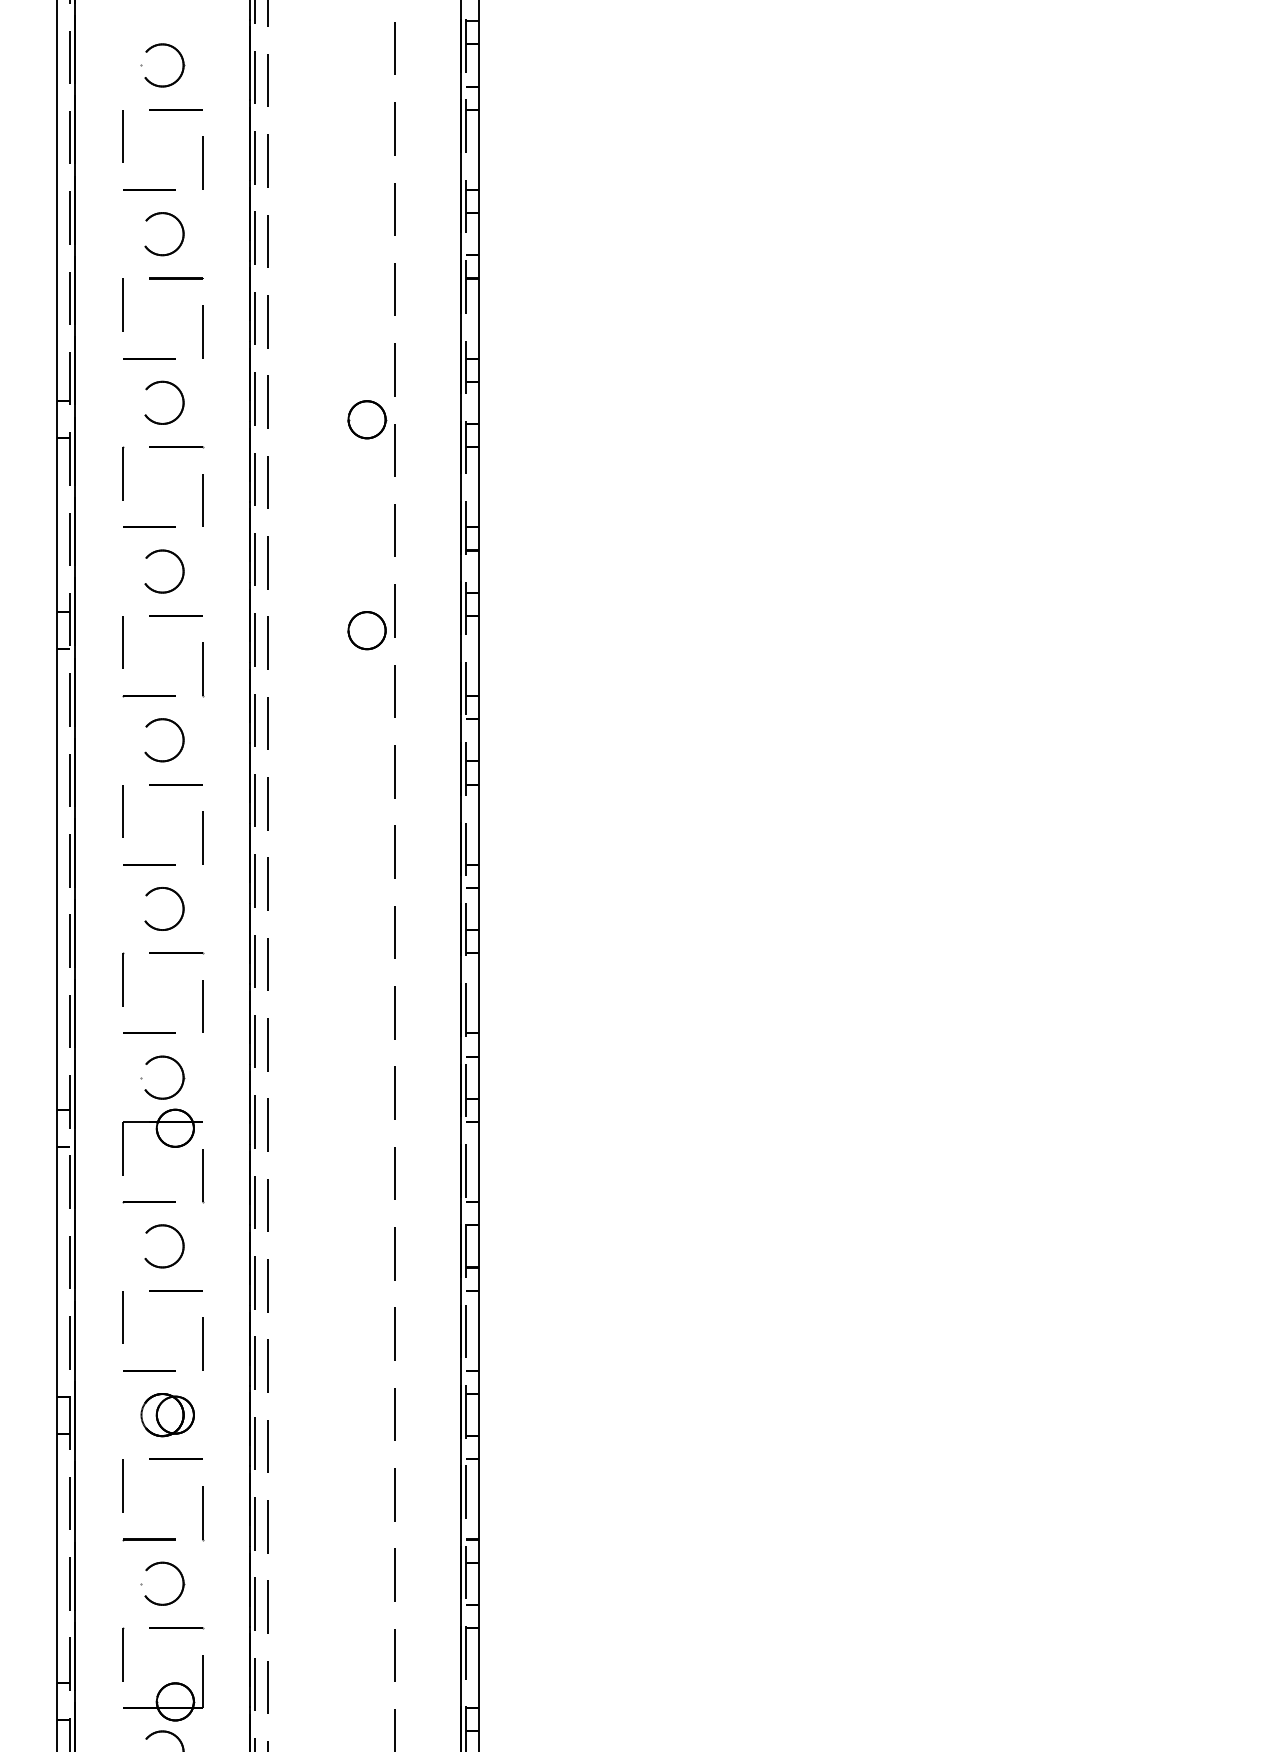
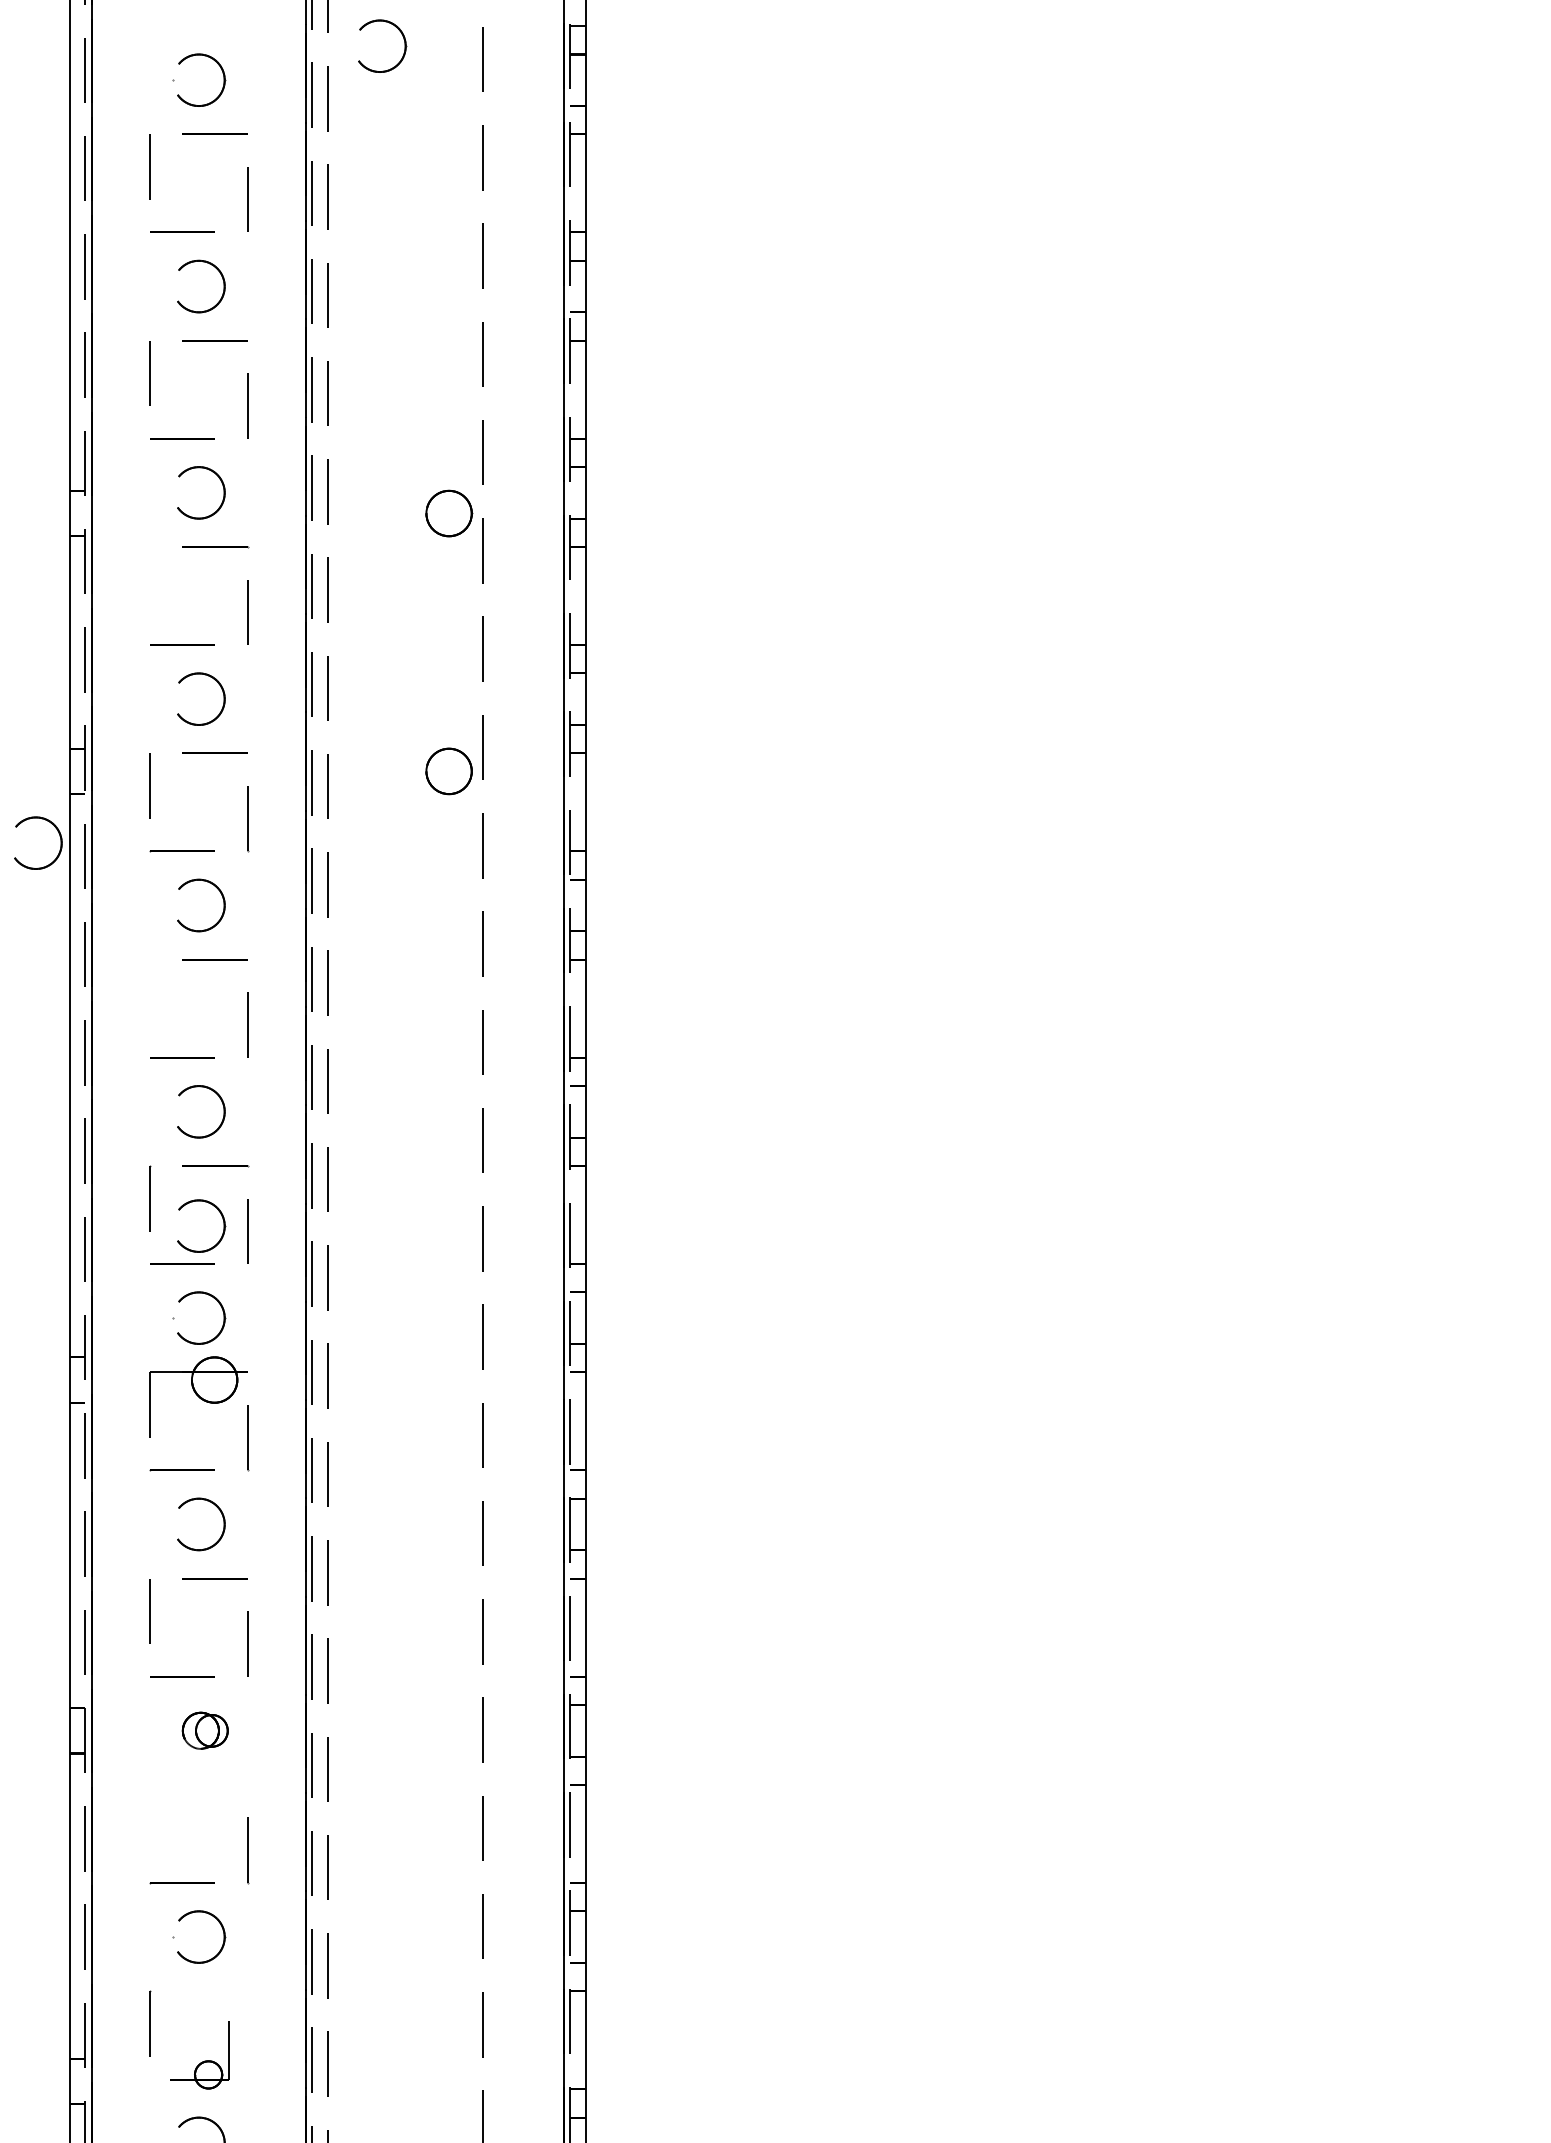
part: (329, 32) -> (403, 39), added
line: (122, 473) -> (150, 579), removed
part: (48, 683) -> (59, 836), added
line: (122, 811) -> (149, 992), removed
part: (181, 997) -> (222, 1219), added
part: (167, 1414) -> (205, 1730), size x0.7
line: (175, 1459) -> (214, 1784), removed
line: (122, 1486) -> (149, 1817), removed
line: (176, 1628) -> (215, 1991), removed
part: (163, 1687) -> (199, 2064), size x0.6

